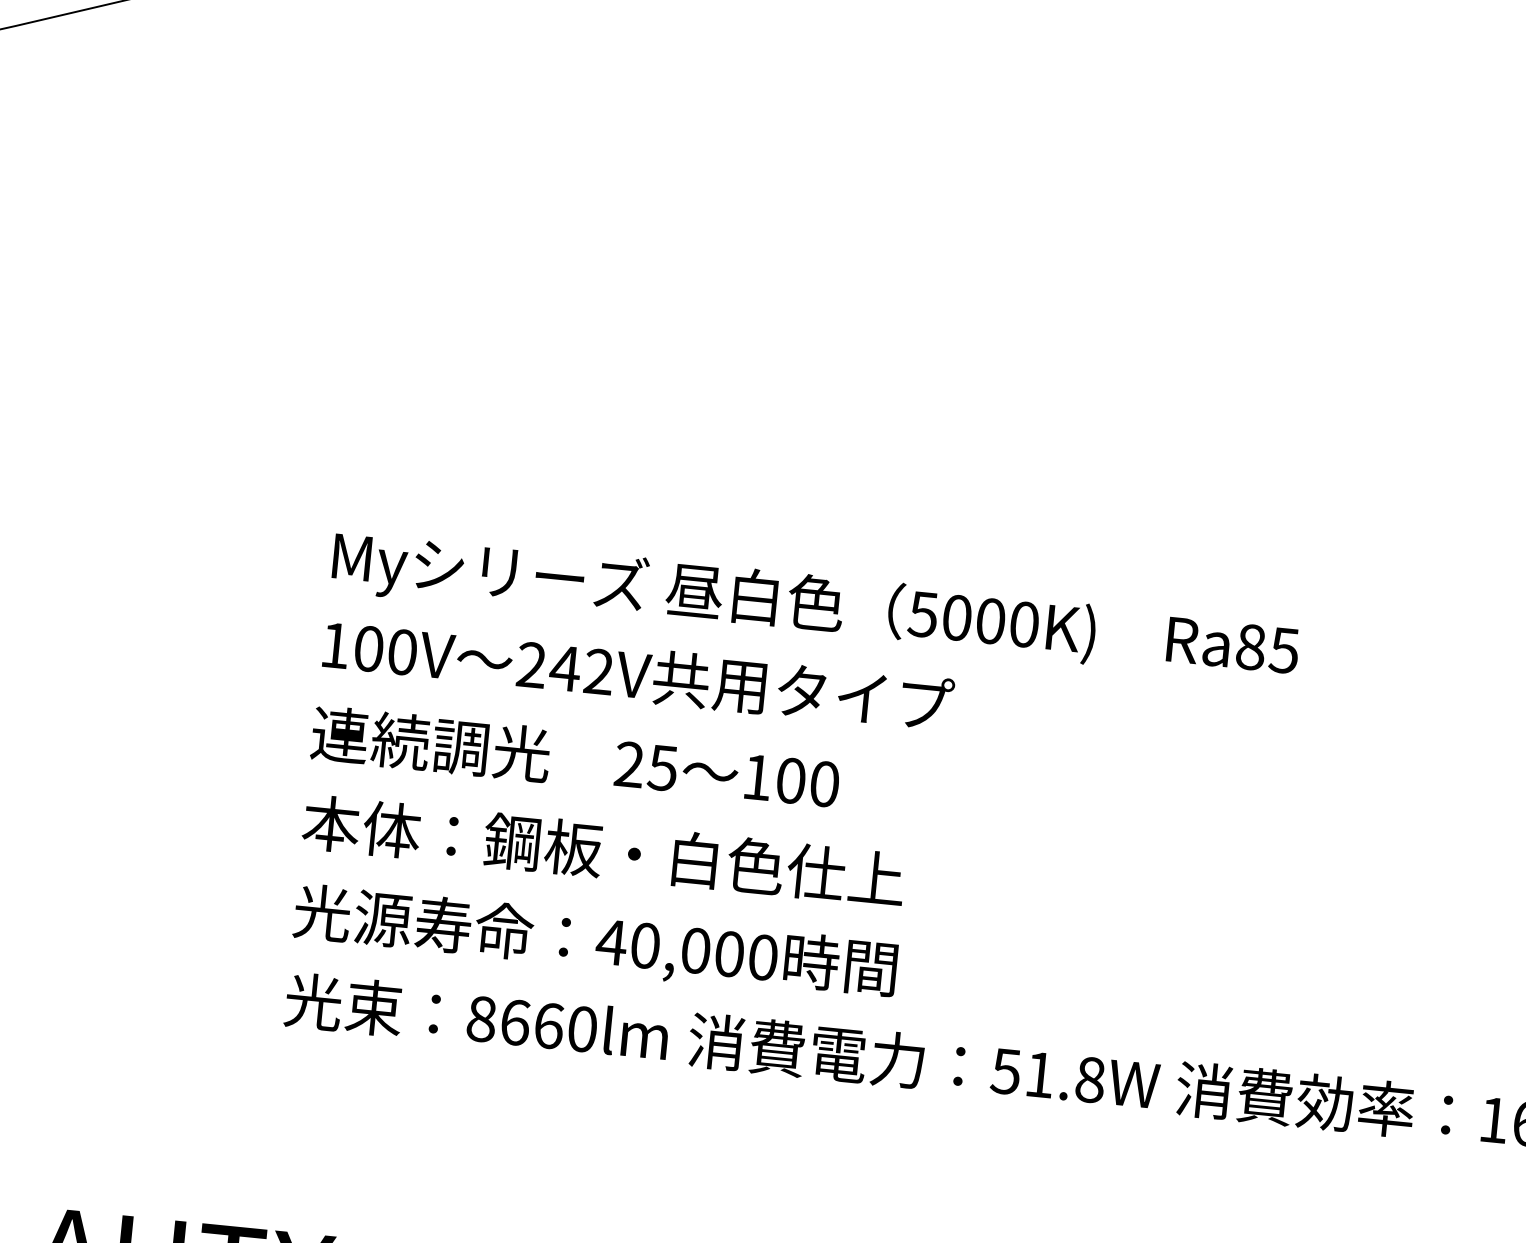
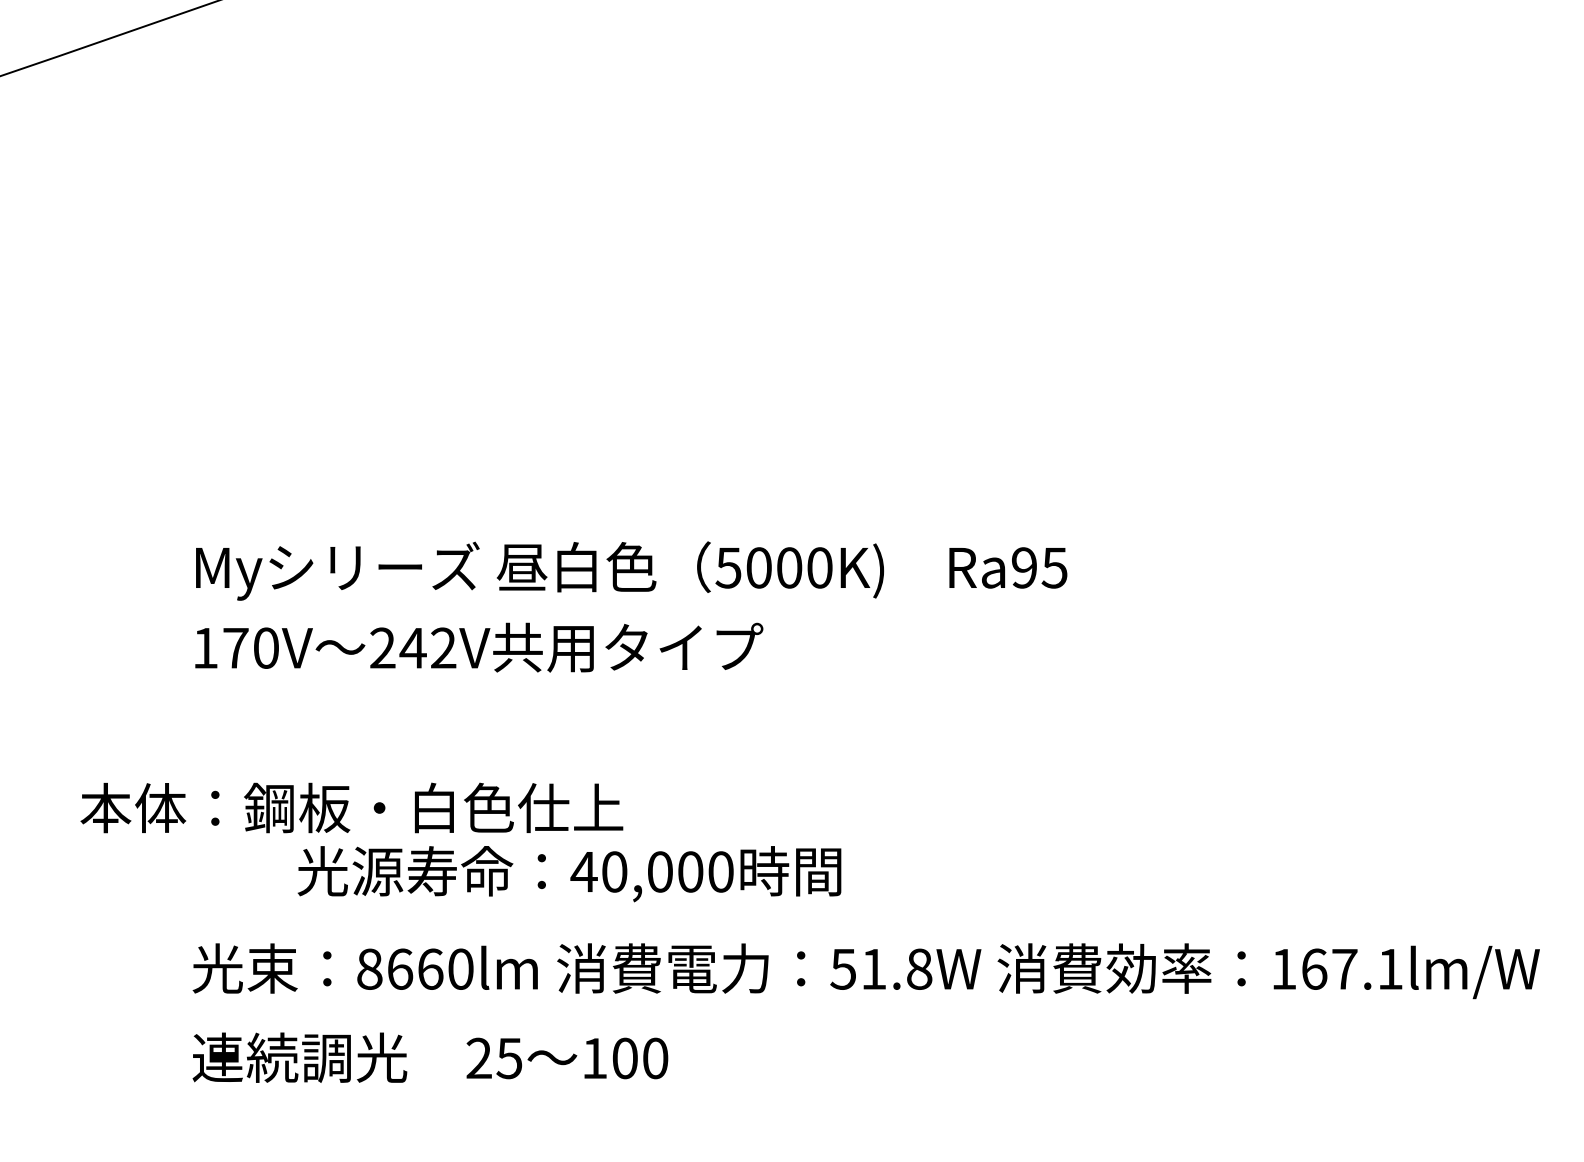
text: (1251, 646) -> (1024, 567), Ra85 -> Ra95
text: (368, 648) -> (235, 647), 100V -> 170V
text: (575, 758) -> (430, 1057), moved
text: (603, 850) -> (351, 807), moved
text: (595, 943) -> (569, 874), moved

